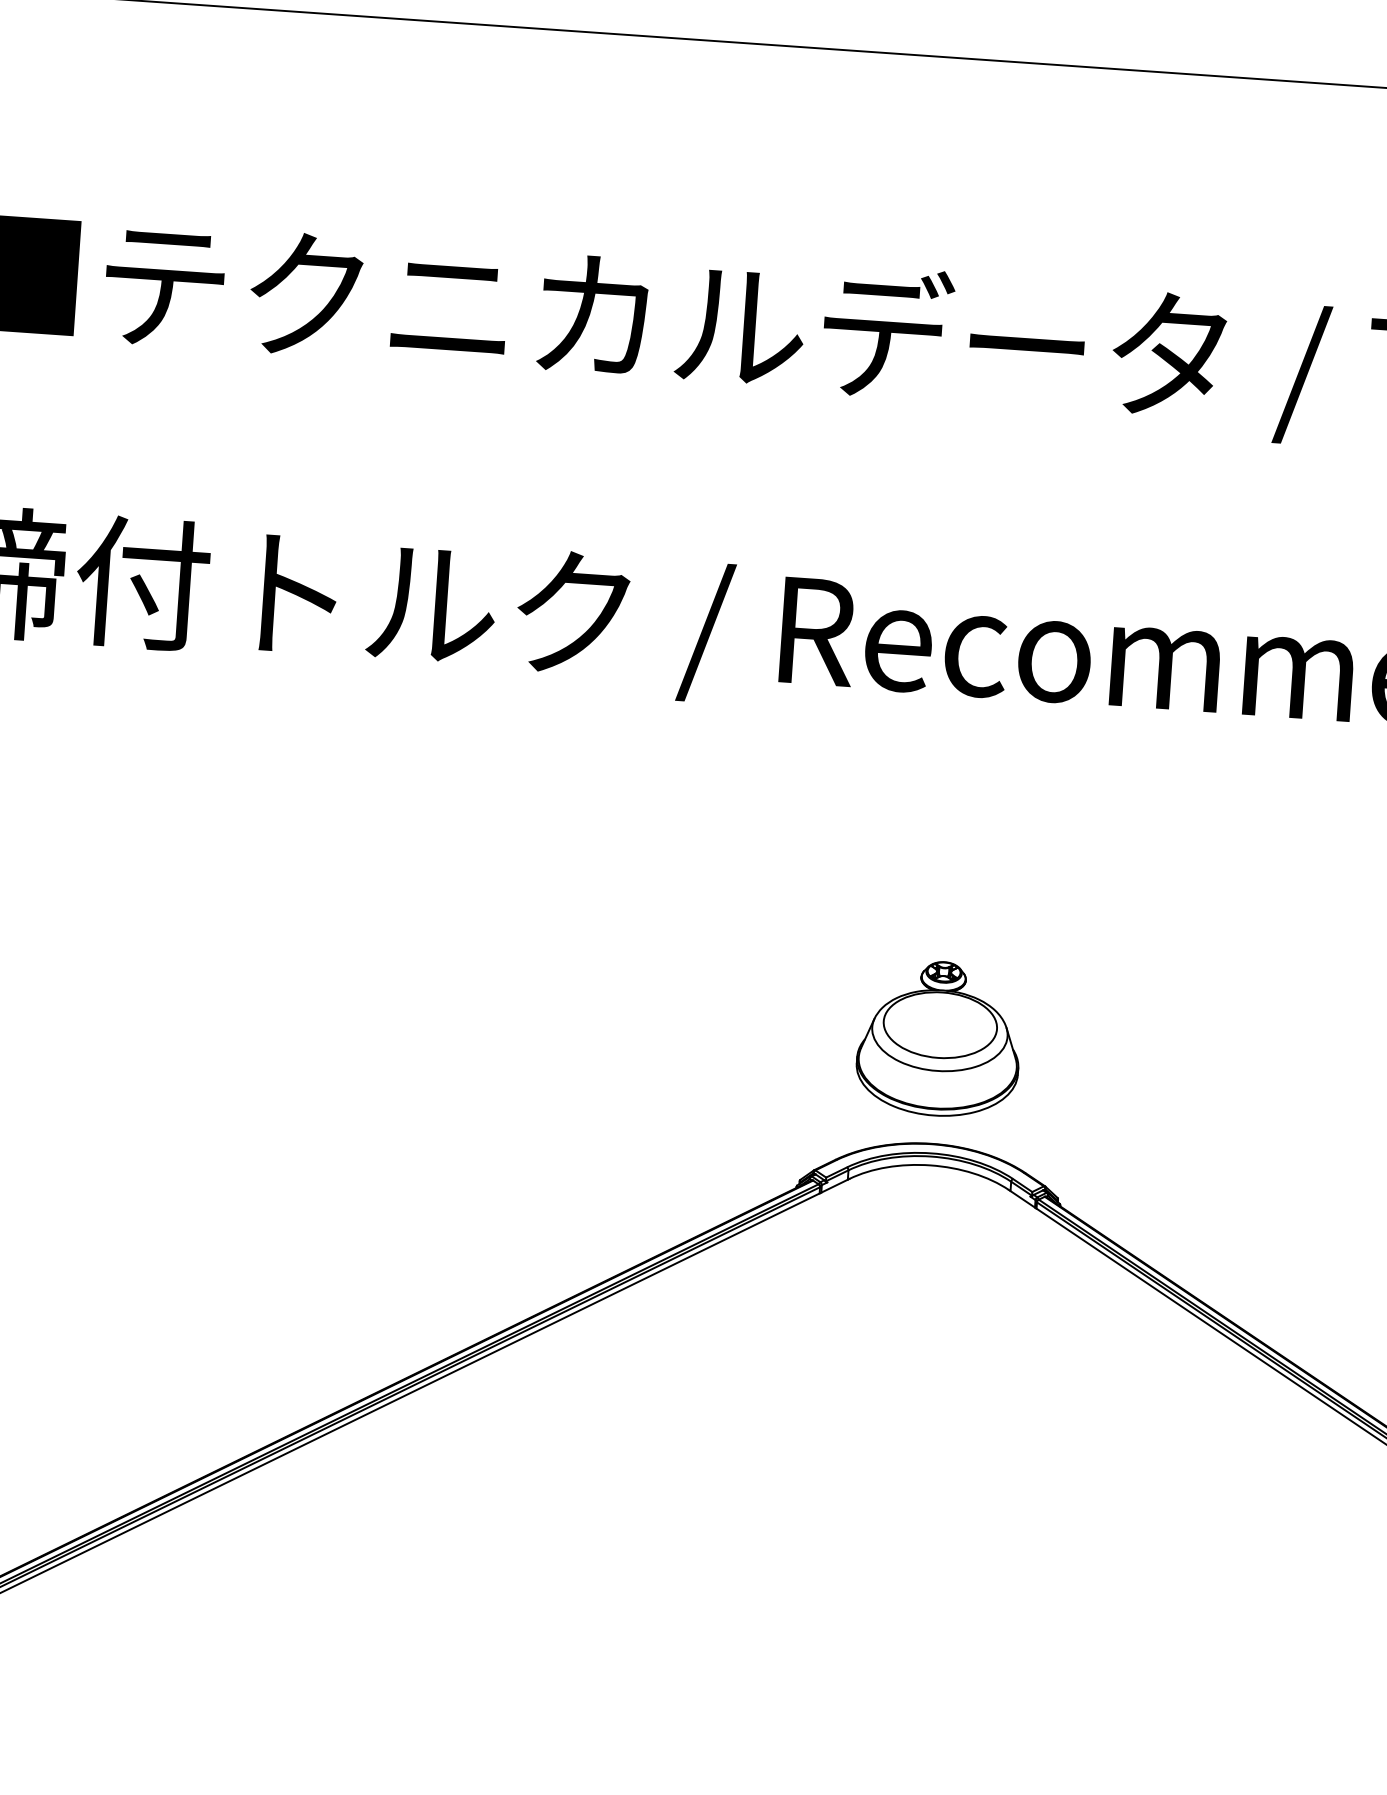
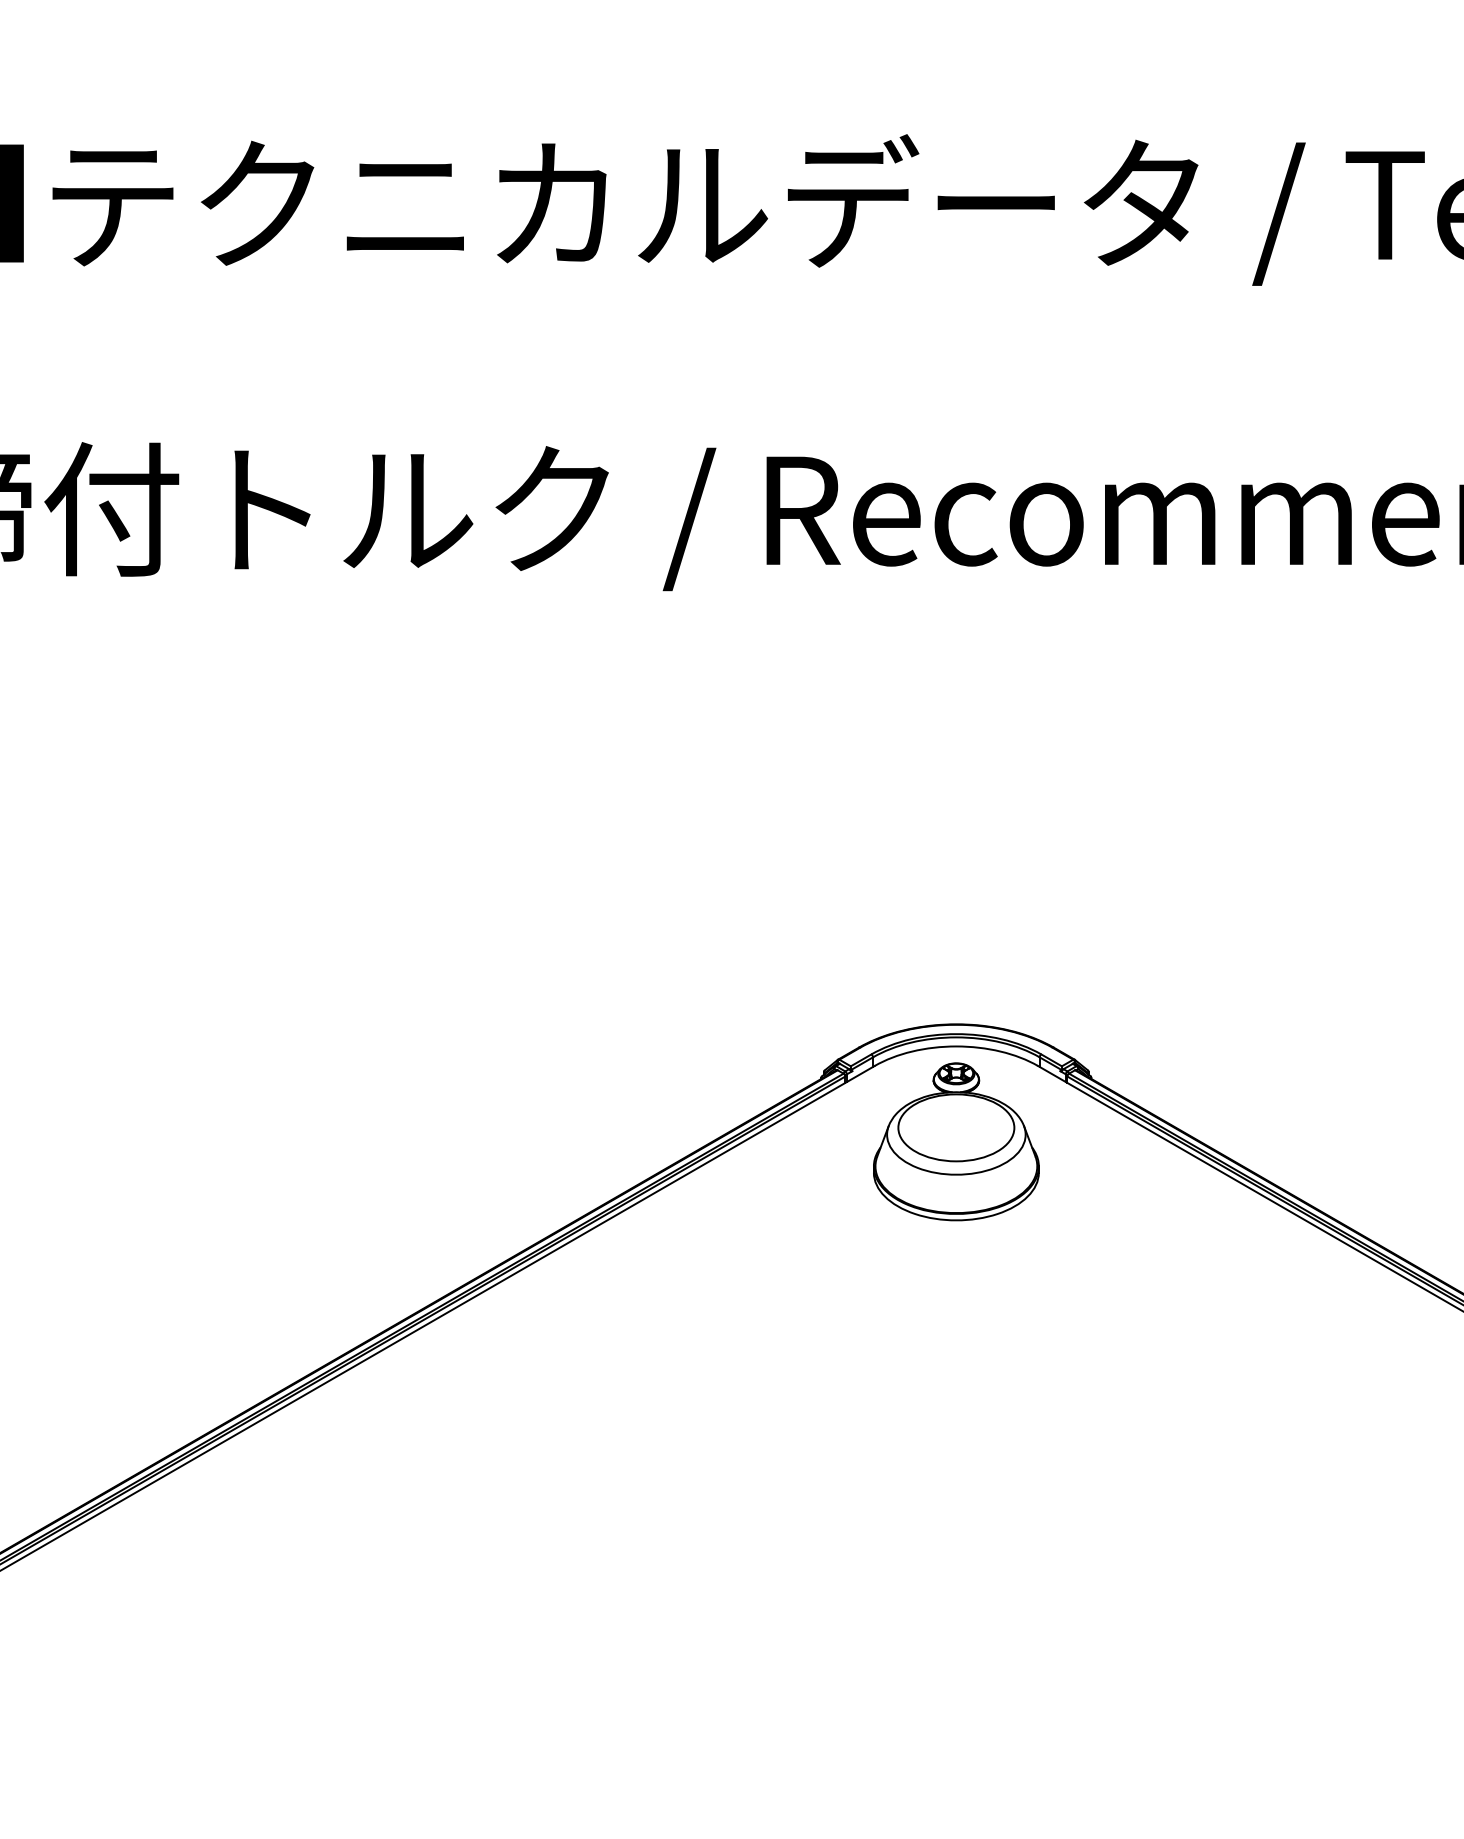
part: (939, 1038) -> (956, 1141), moved

